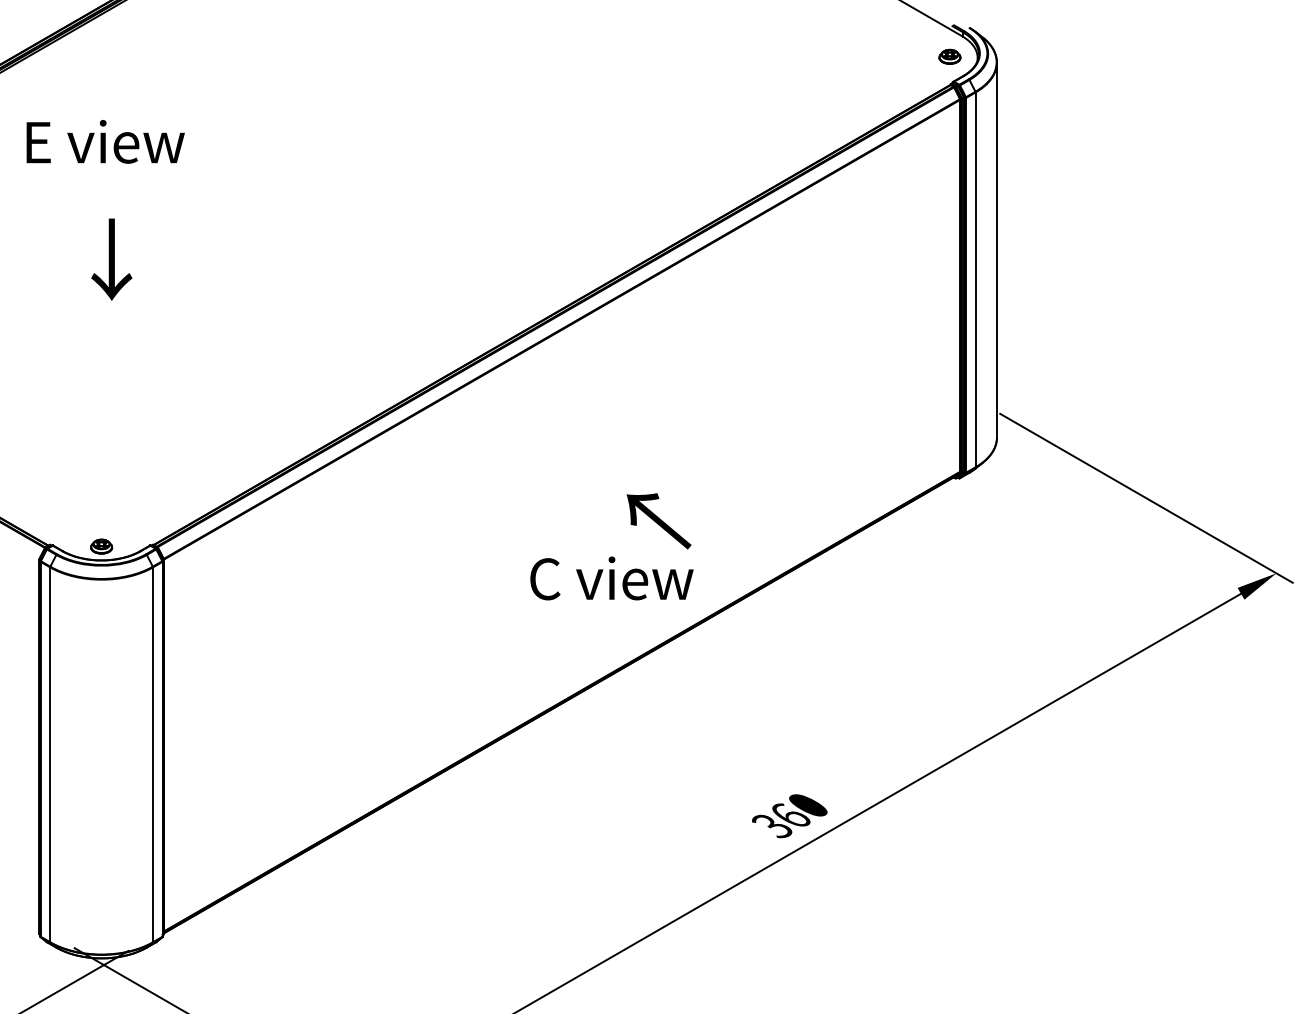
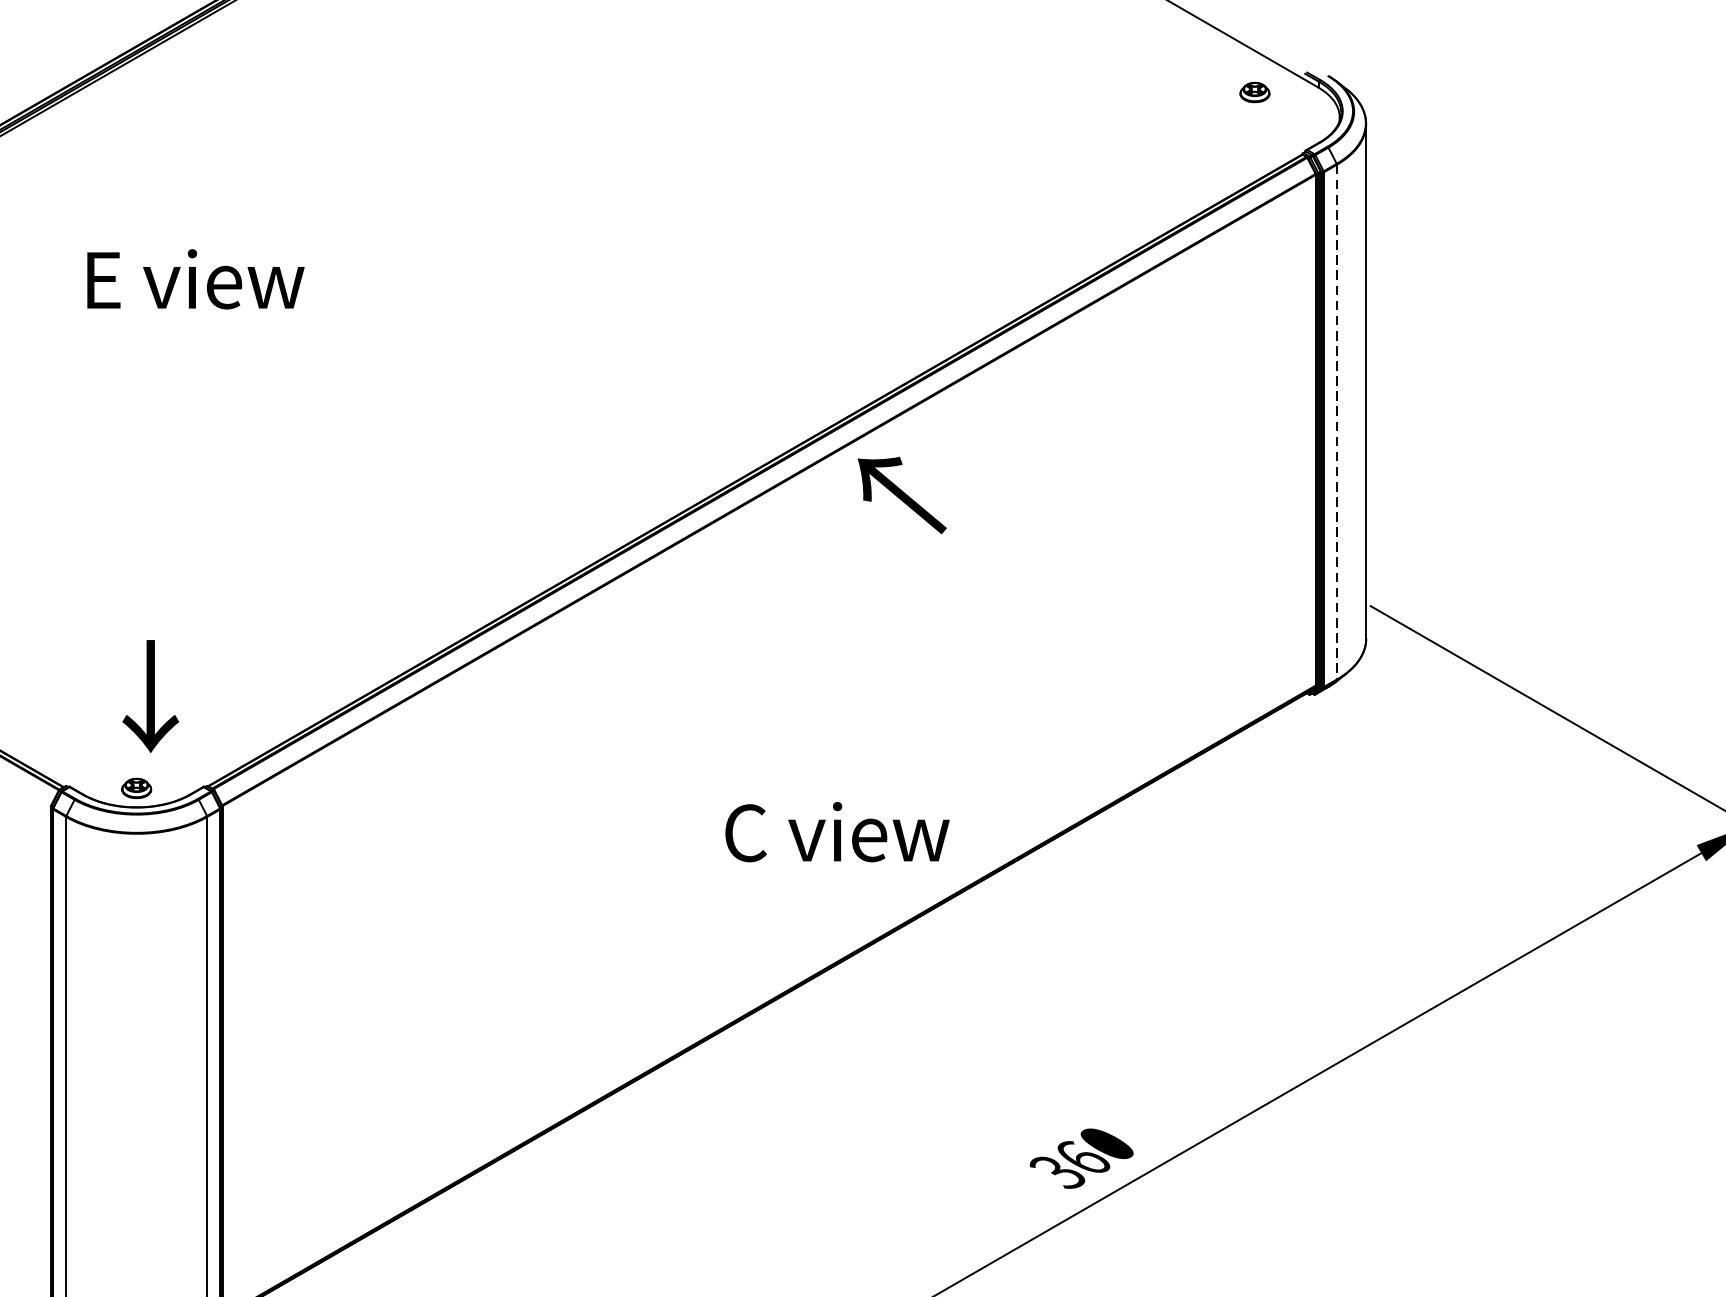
part: (949, 56) -> (1254, 92), moved
text: (105, 141) -> (195, 278), moved
text: (111, 259) -> (150, 696), moved
line: (975, 280) -> (1336, 422), solid -> dashed
text: (658, 521) -> (901, 495), moved

